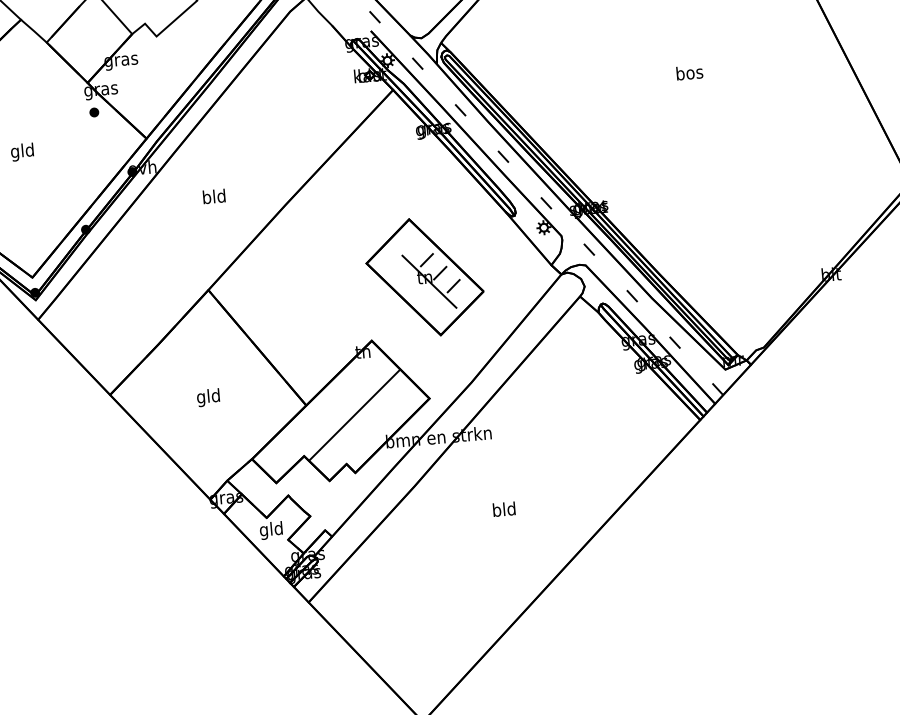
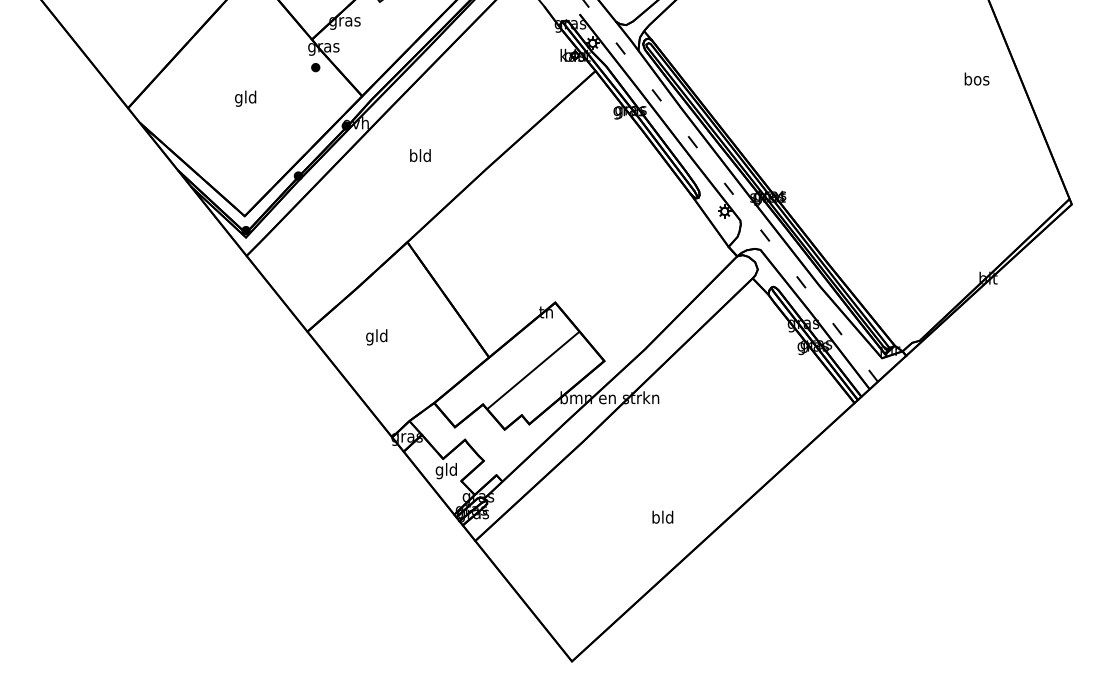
text: (689, 72) -> (976, 78), moved
part: (424, 276) -> (609, 247), removed
text: (208, 397) -> (376, 337), moved
text: (503, 508) -> (662, 516), moved

